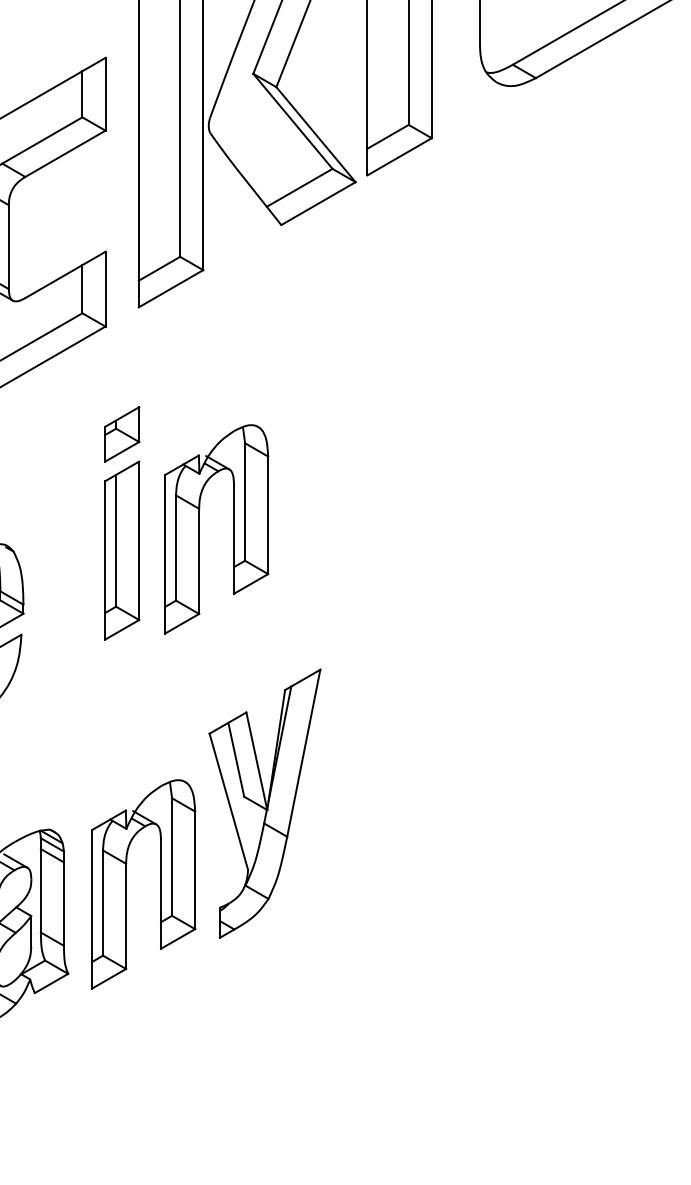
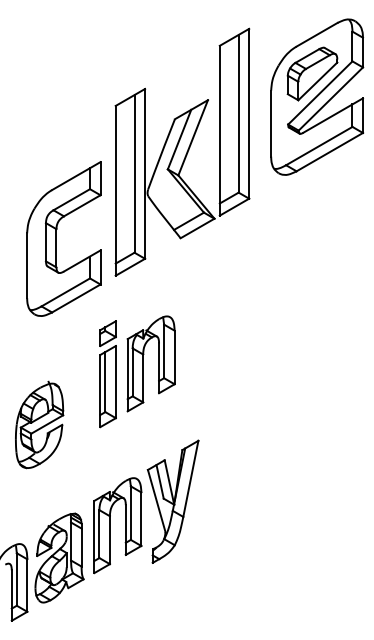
part: (199, 528) -> (143, 363), moved
part: (127, 884) -> (110, 525), moved

